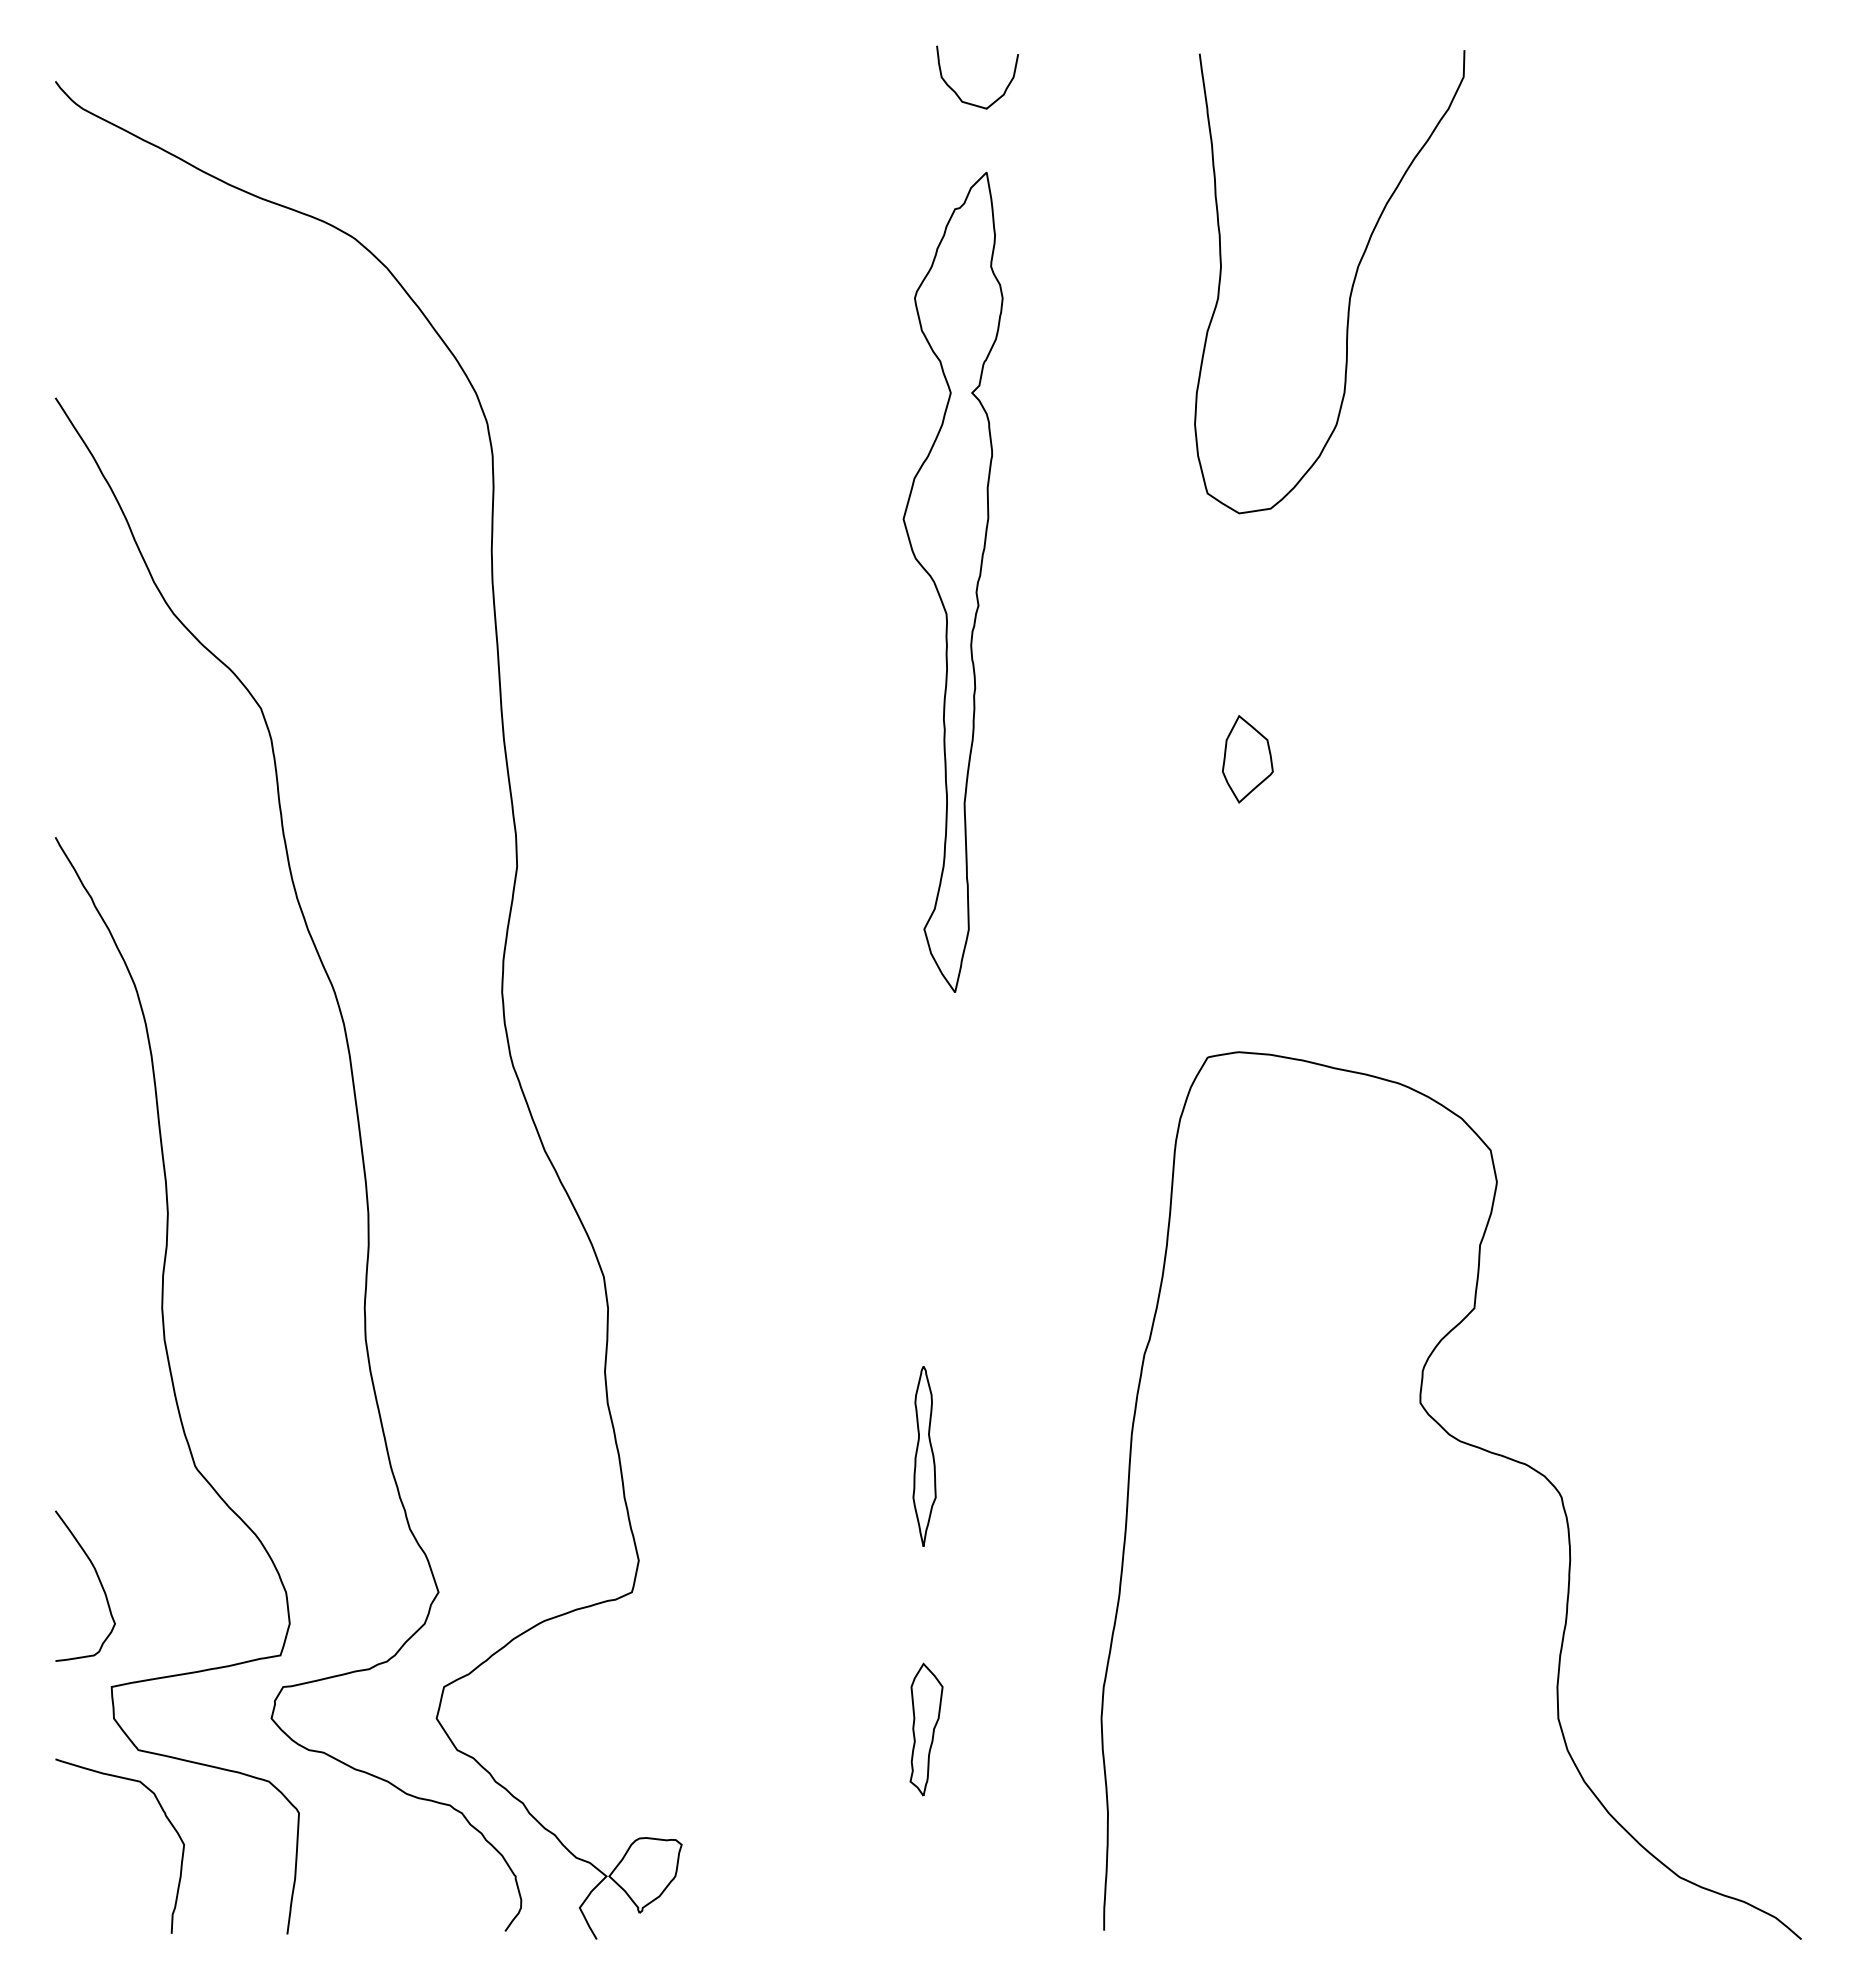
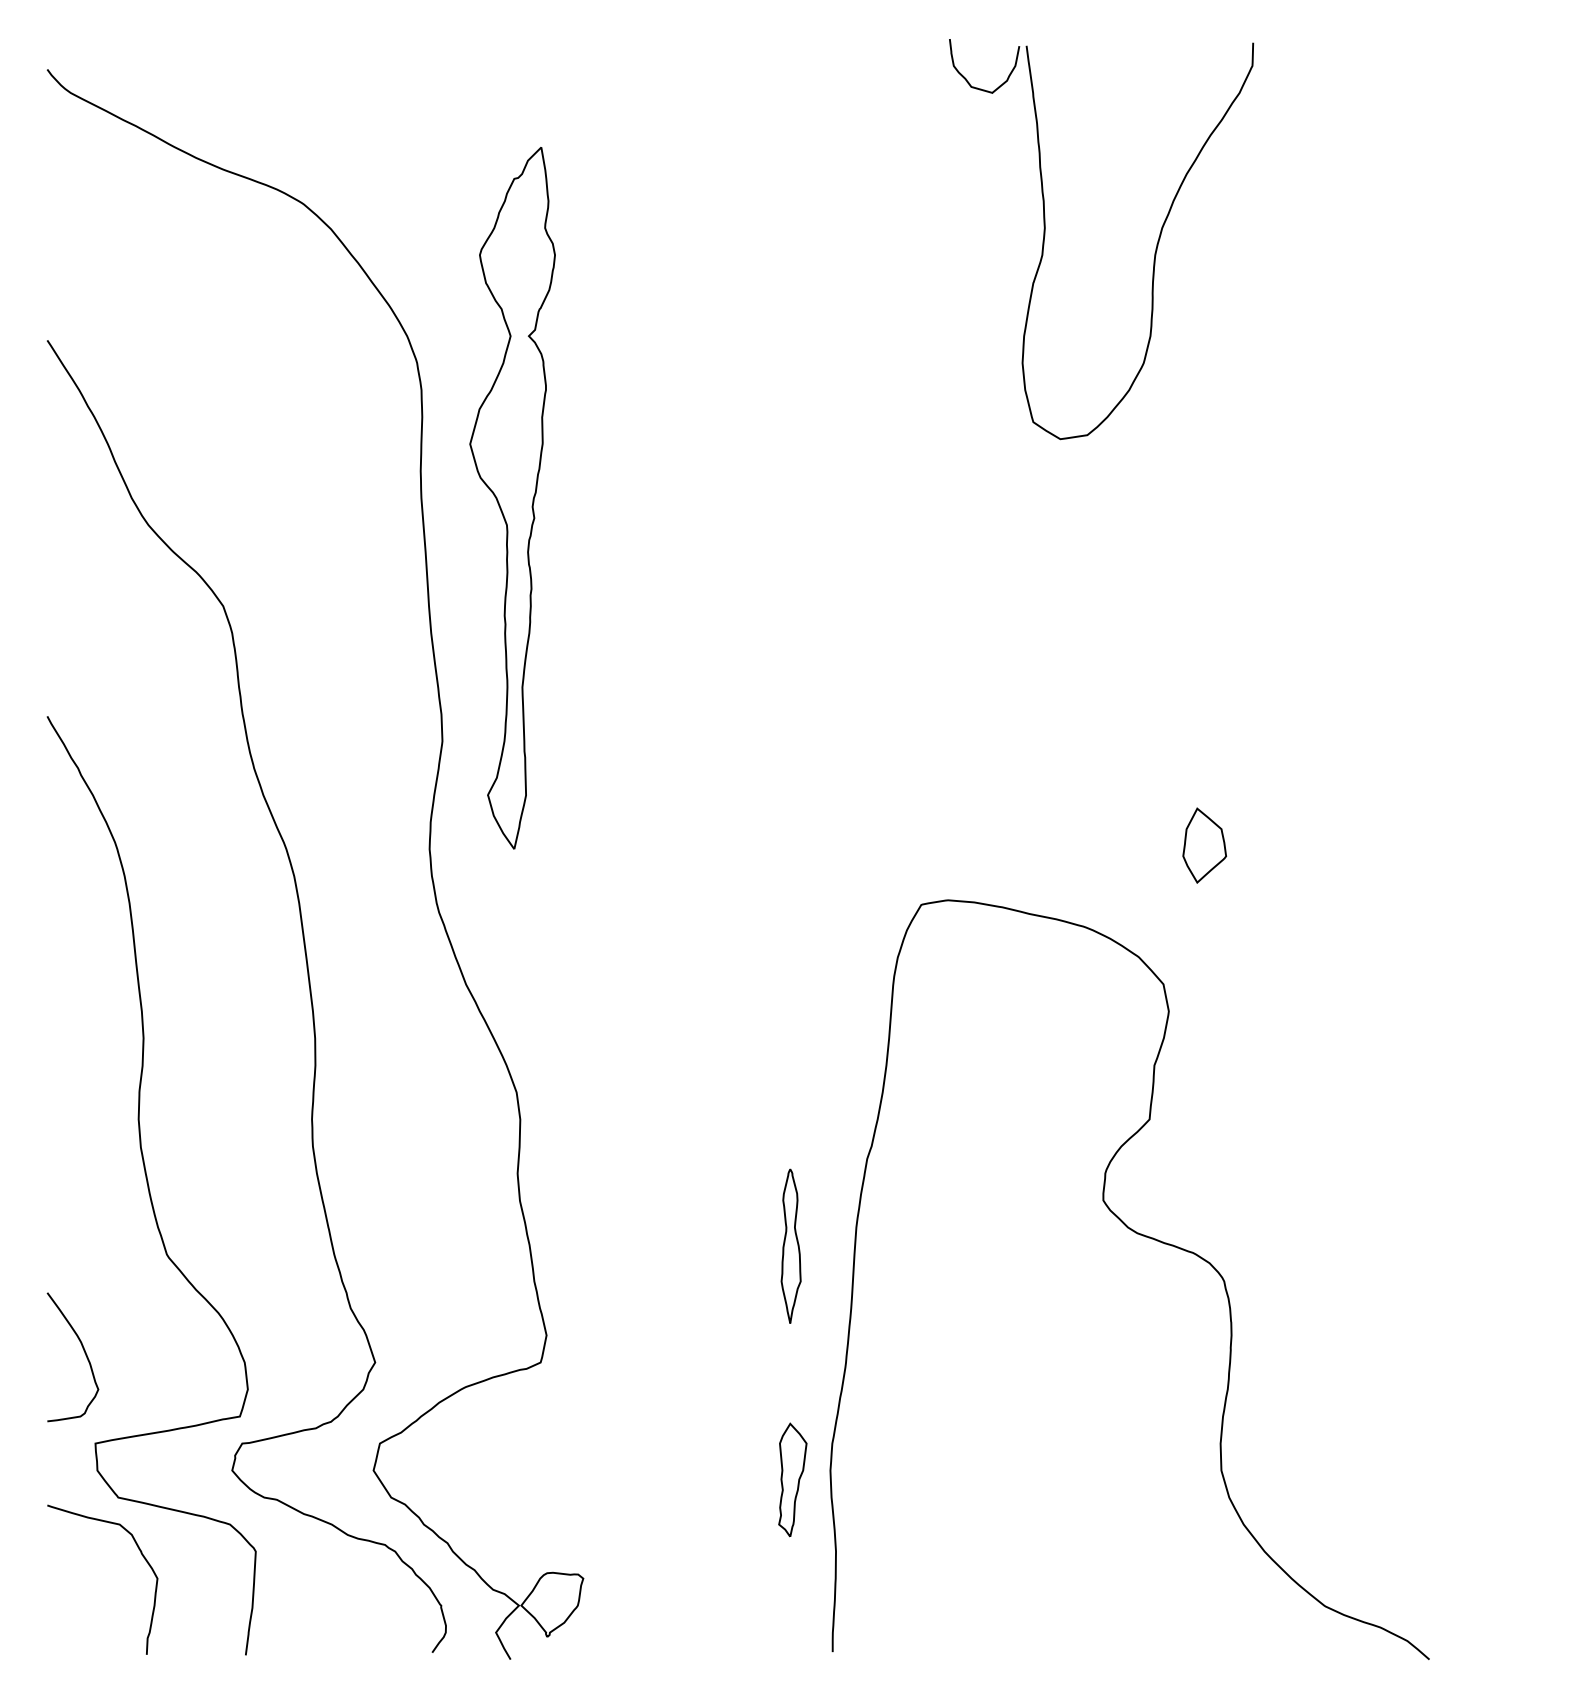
curve: (957, 93) -> (967, 79), moved
part: (952, 582) -> (512, 498), moved
part: (1247, 759) -> (1204, 845), moved
curve: (1468, 1445) -> (1144, 1236), moved

